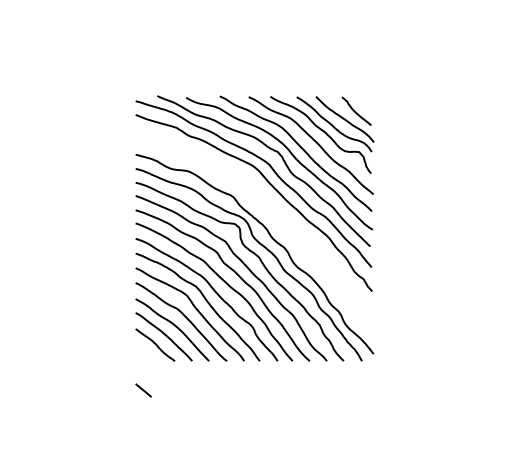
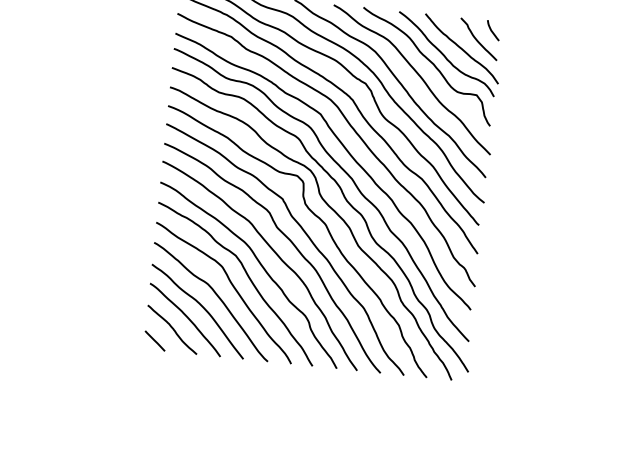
line: (365, 103) -> (492, 29), added
part: (266, 216) -> (341, 170), added
line: (143, 390) -> (154, 341), moved

